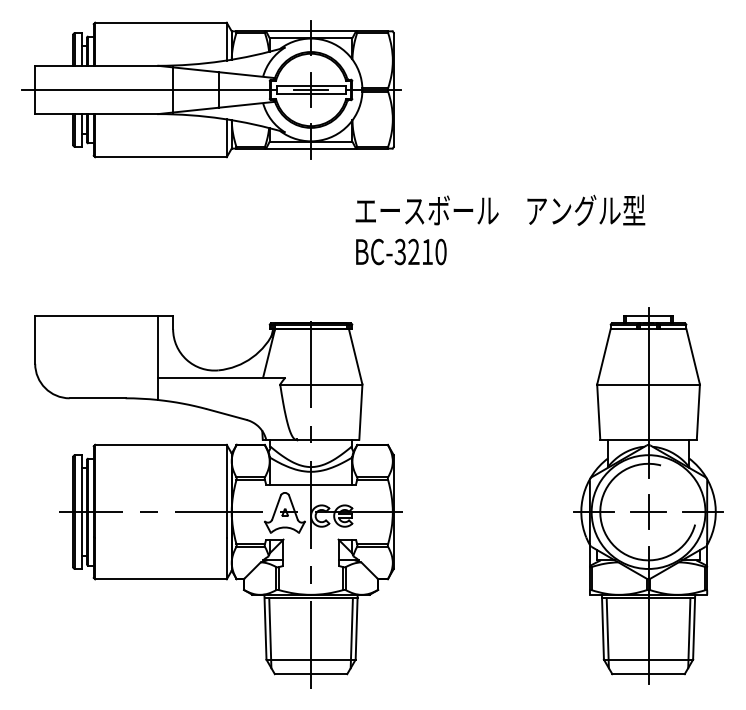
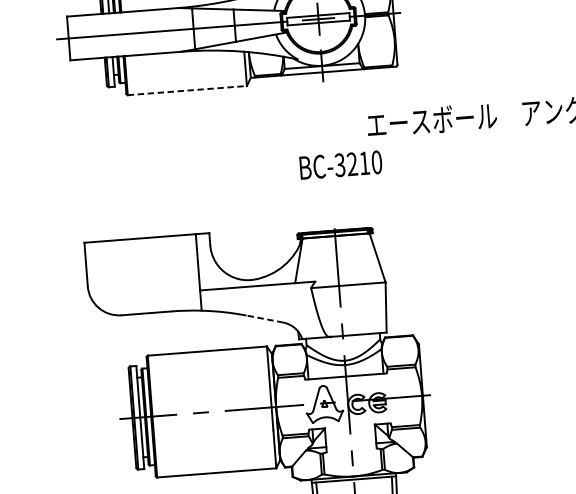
line: (160, 157) -> (186, 90), solid -> dashed
text: (401, 251) -> (341, 164), moved
line: (226, 414) -> (264, 319), solid -> dashed

